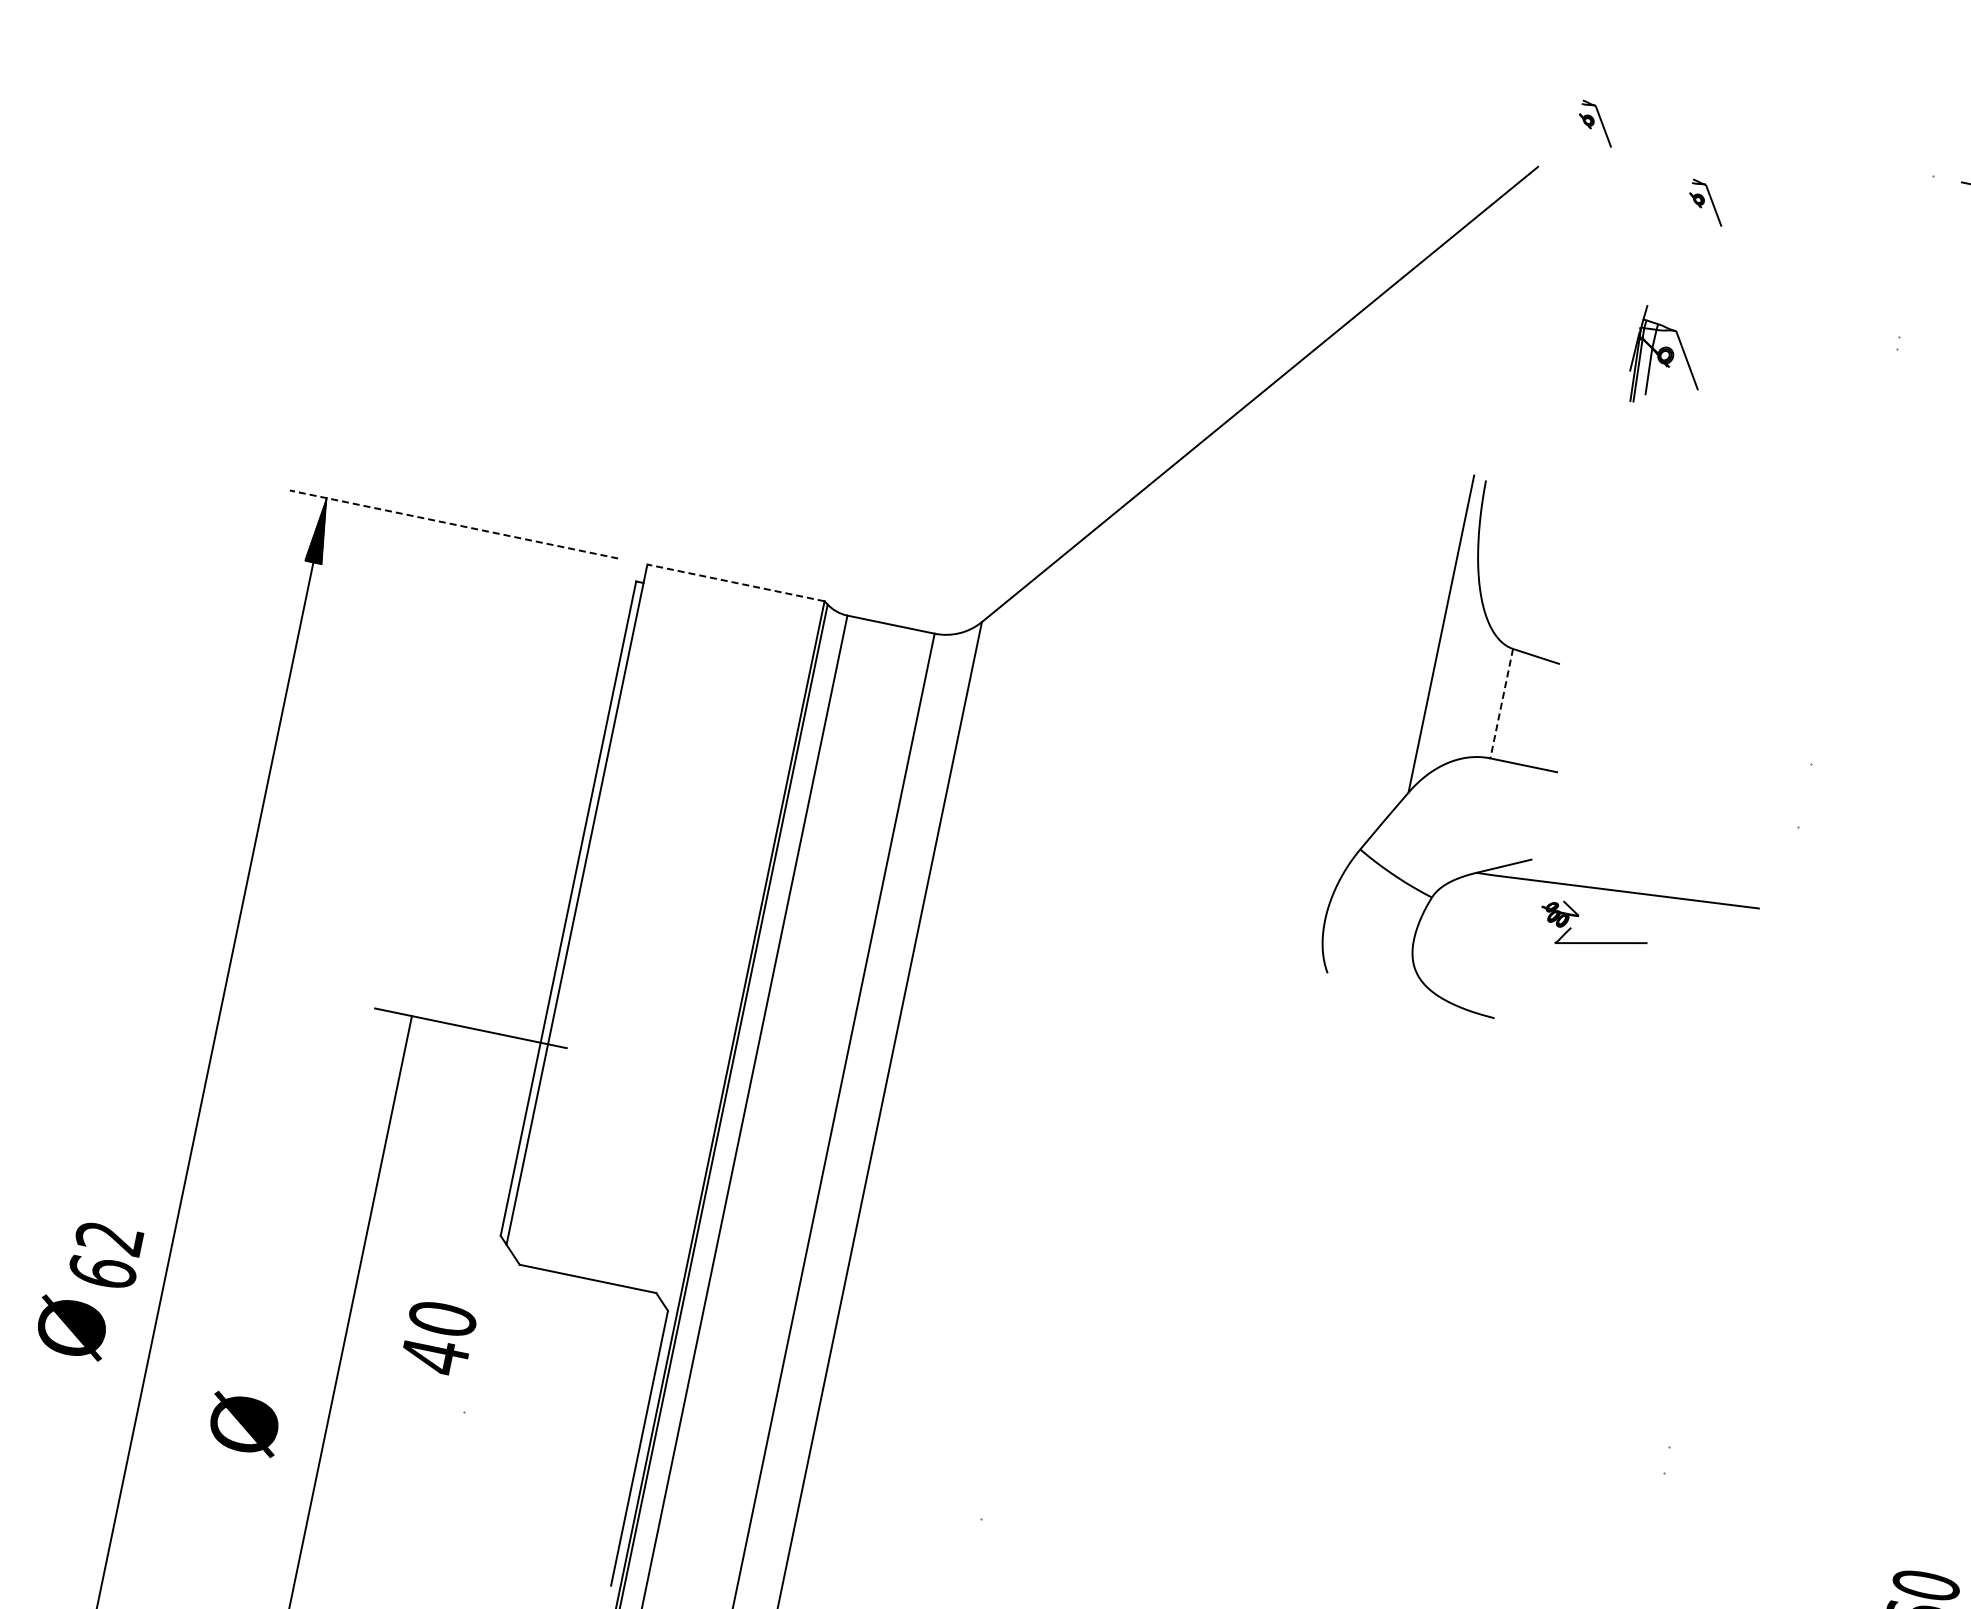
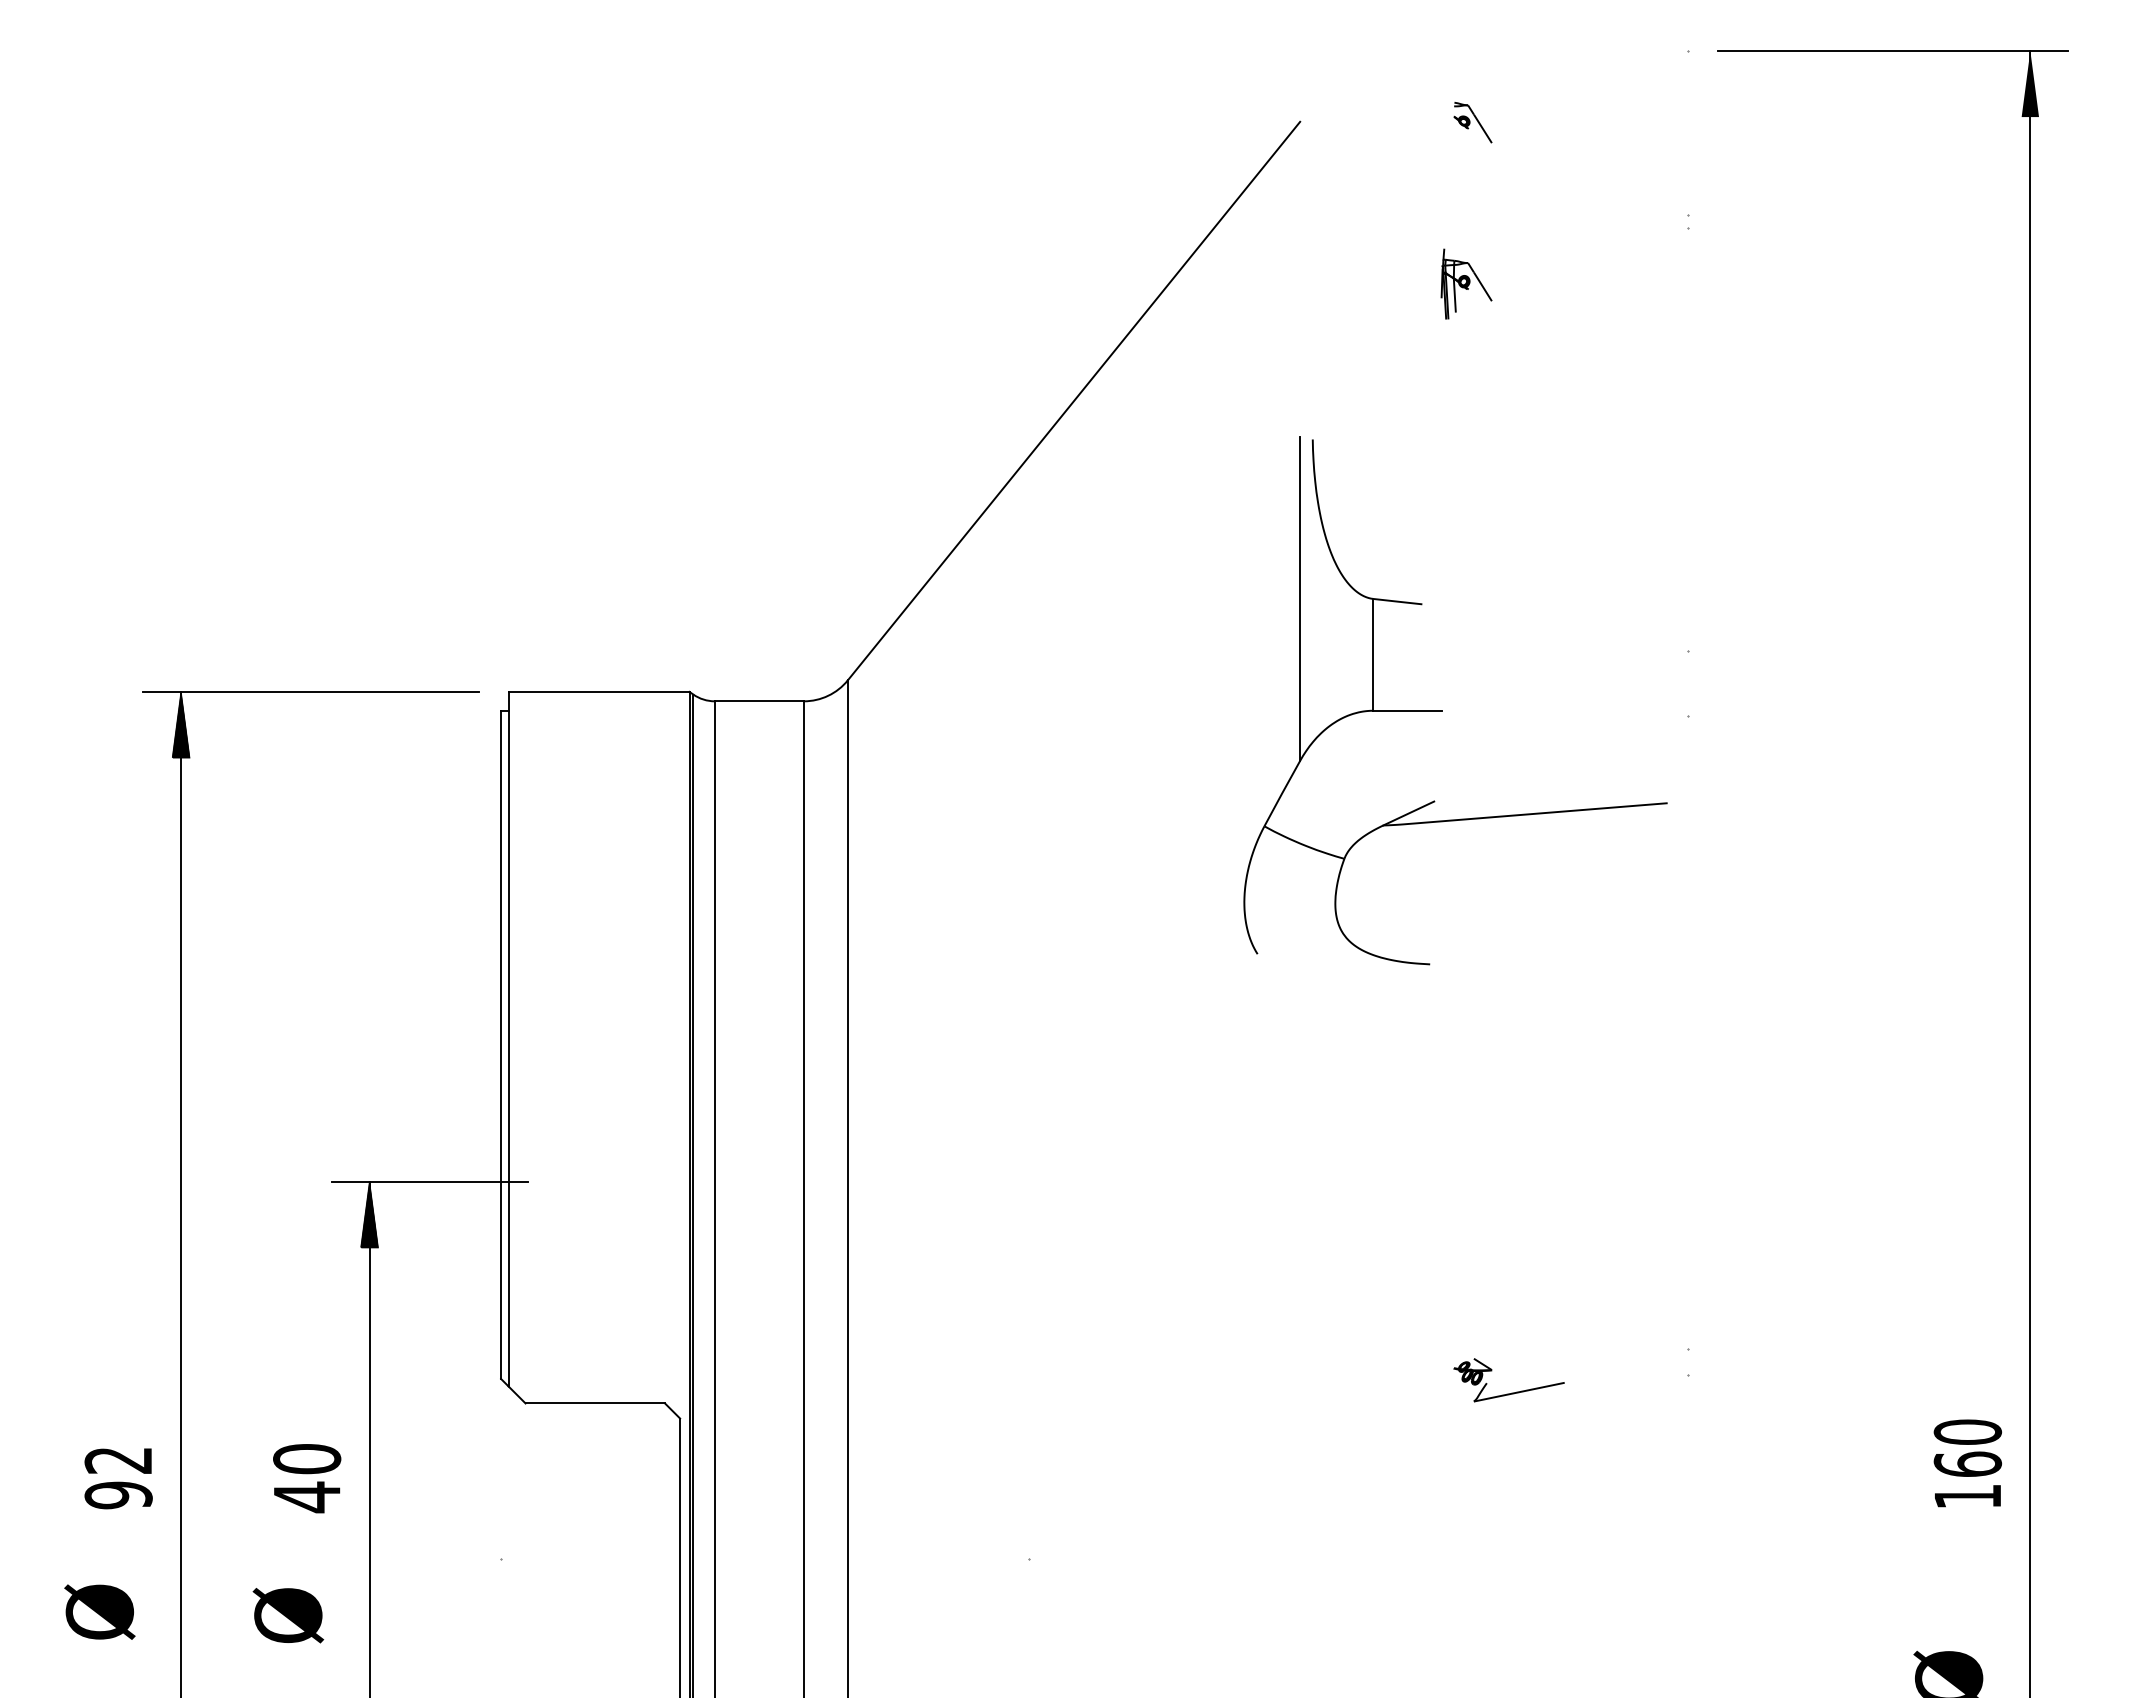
part: (1596, 123) -> (1348, 67), removed
part: (1668, 358) -> (1466, 283), size x0.71
line: (454, 524) -> (311, 691), dashed -> solid
line: (735, 582) -> (598, 691), dashed -> solid
line: (1501, 703) -> (1373, 654), dashed -> solid
part: (1593, 941) -> (1511, 1392), moved
hatch: (405, 1048) -> (369, 1214), added
text: (102, 1272) -> (118, 1495), 62 -> 92
text: (71, 1327) -> (99, 1611), moved
text: (439, 1338) -> (307, 1478), moved

